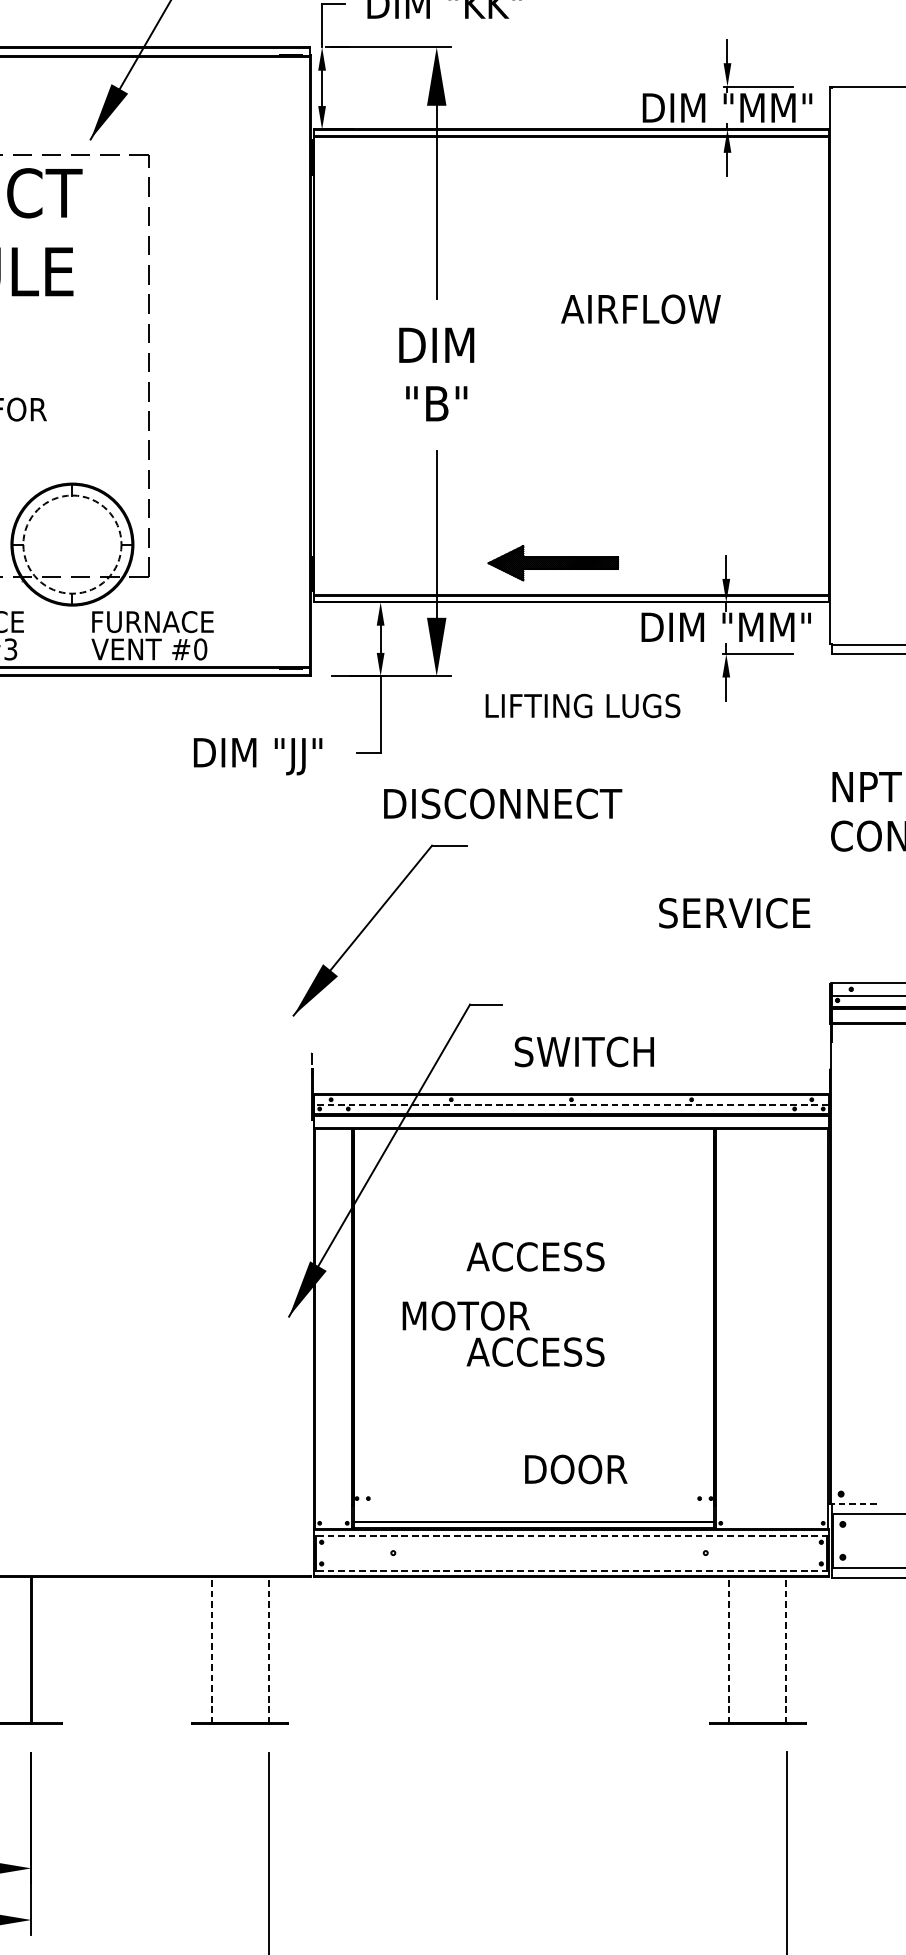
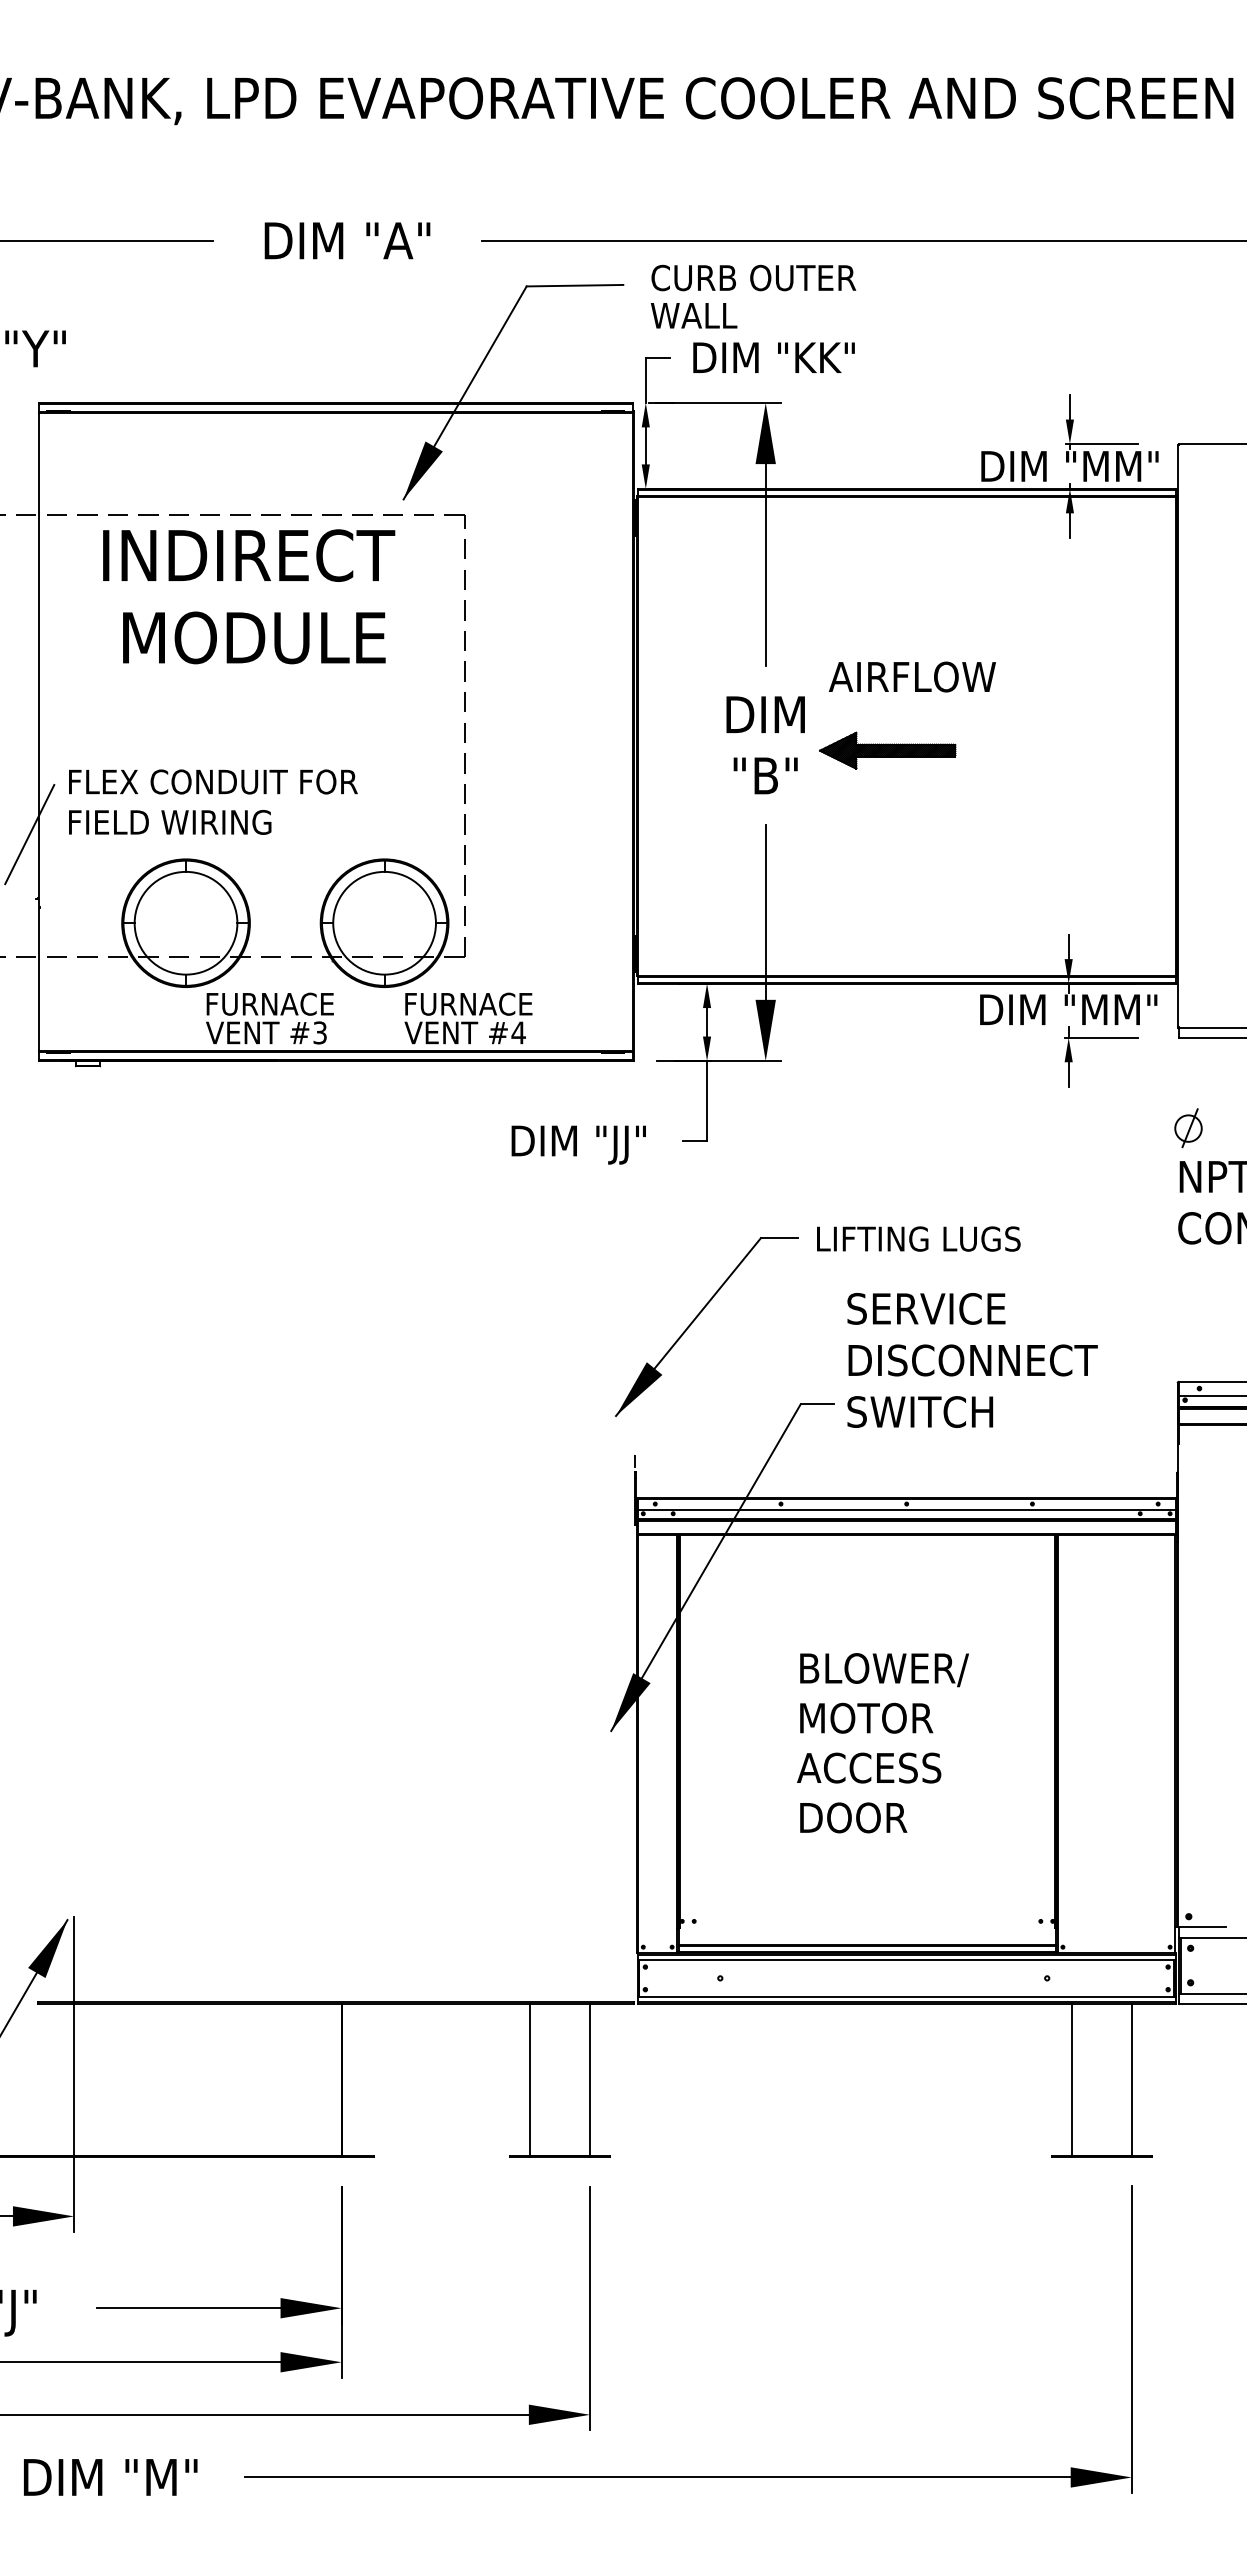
text: (640, 308) -> (911, 676), moved
circle: (72, 543) -> (384, 922), dashed -> solid
part: (553, 563) -> (887, 750), moved
text: (200, 649) -> (518, 1032), #0 -> #4
text: (582, 705) -> (918, 1238), moved
part: (840, 740) -> (1188, 1128), added
text: (502, 803) -> (972, 1360), moved
text: (734, 912) -> (926, 1308), moved
text: (583, 1051) -> (919, 1411), moved
line: (571, 1105) -> (906, 1510), dashed -> solid
text: (548, 1258) -> (882, 1670), ACCESS -> BLOWER/
text: (466, 1315) -> (866, 1717), moved
text: (576, 1469) -> (853, 1817), moved
line: (854, 1504) -> (1202, 1927), dashed -> solid
line: (571, 1536) -> (906, 1960), dashed -> solid
line: (571, 1570) -> (906, 1996), dashed -> solid
line: (211, 1650) -> (530, 2080), dashed -> solid
line: (269, 1650) -> (590, 2080), dashed -> solid
line: (728, 1650) -> (1071, 2080), dashed -> solid
line: (786, 1650) -> (1131, 2080), dashed -> solid

